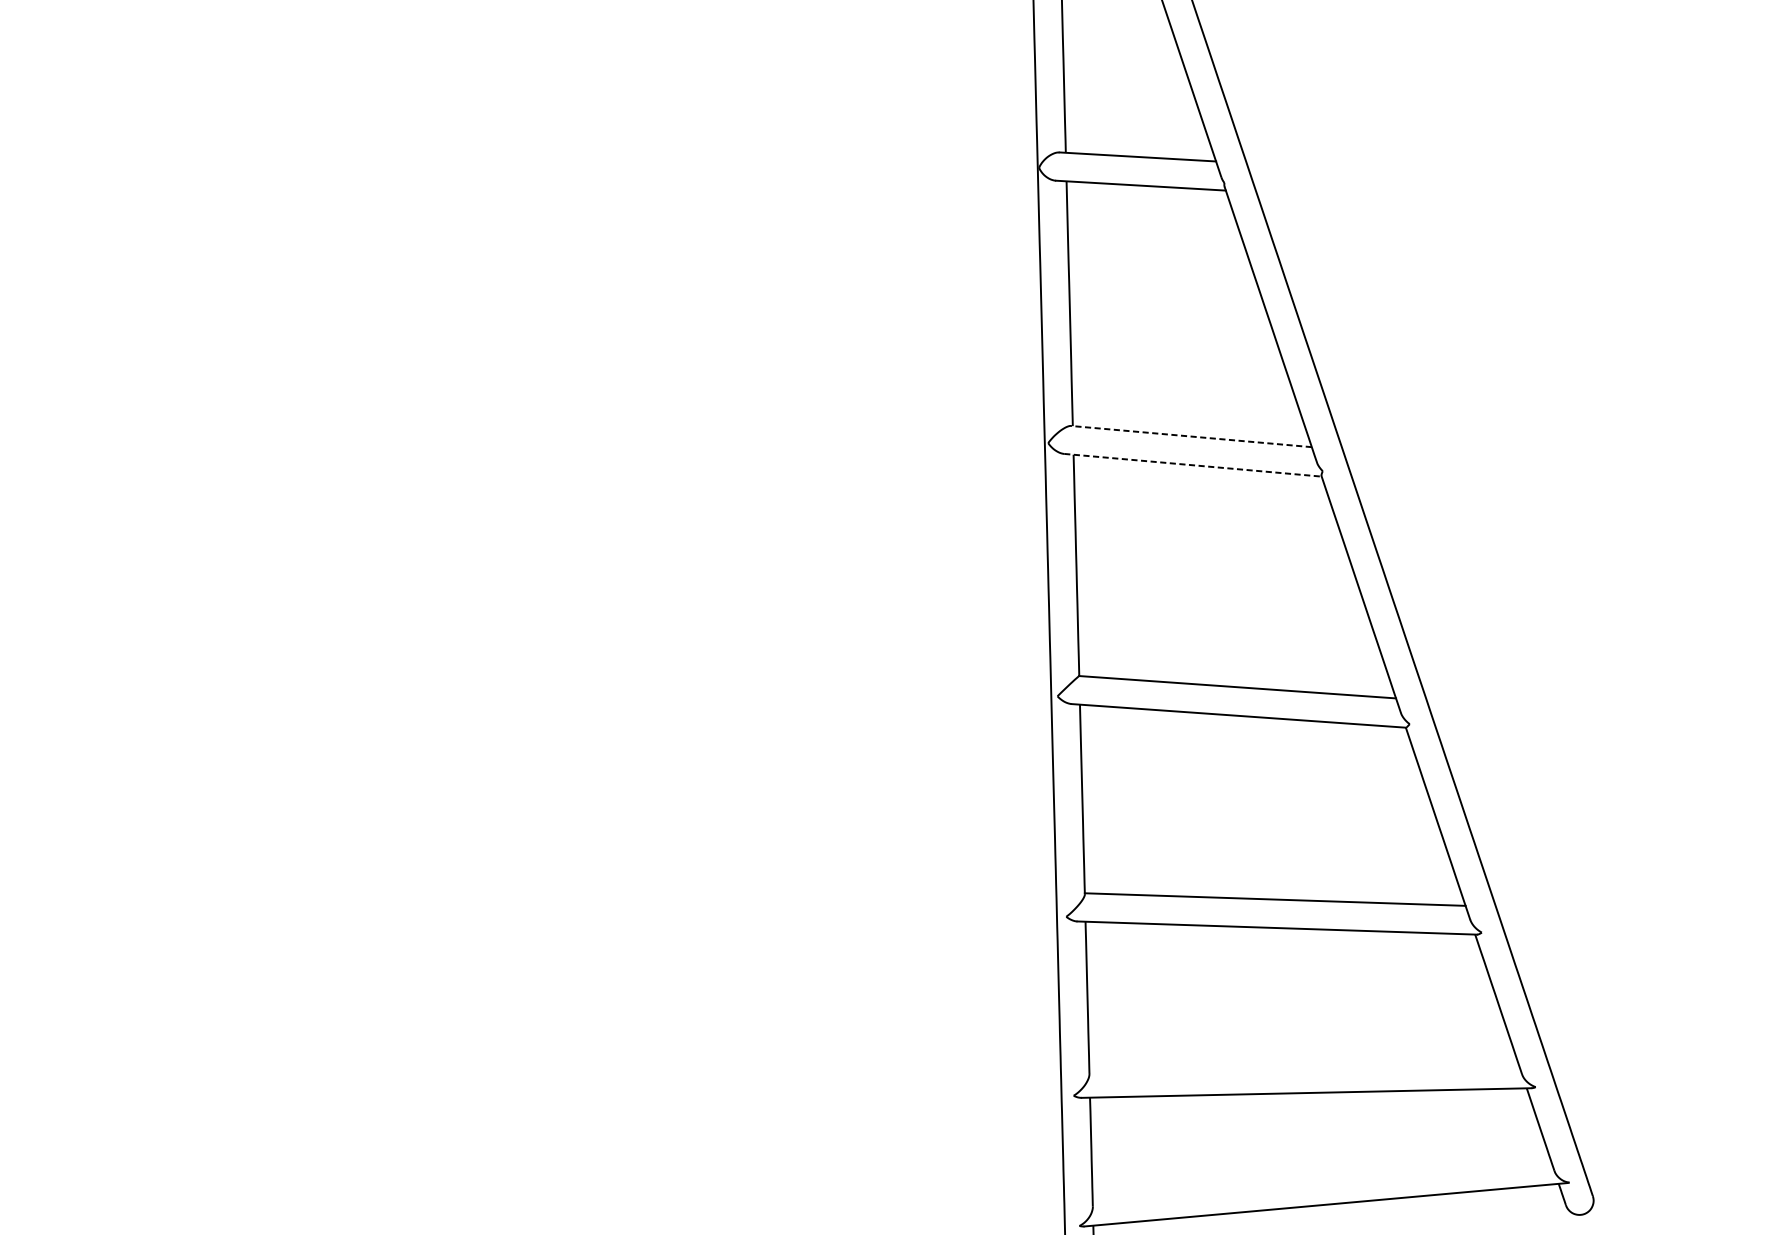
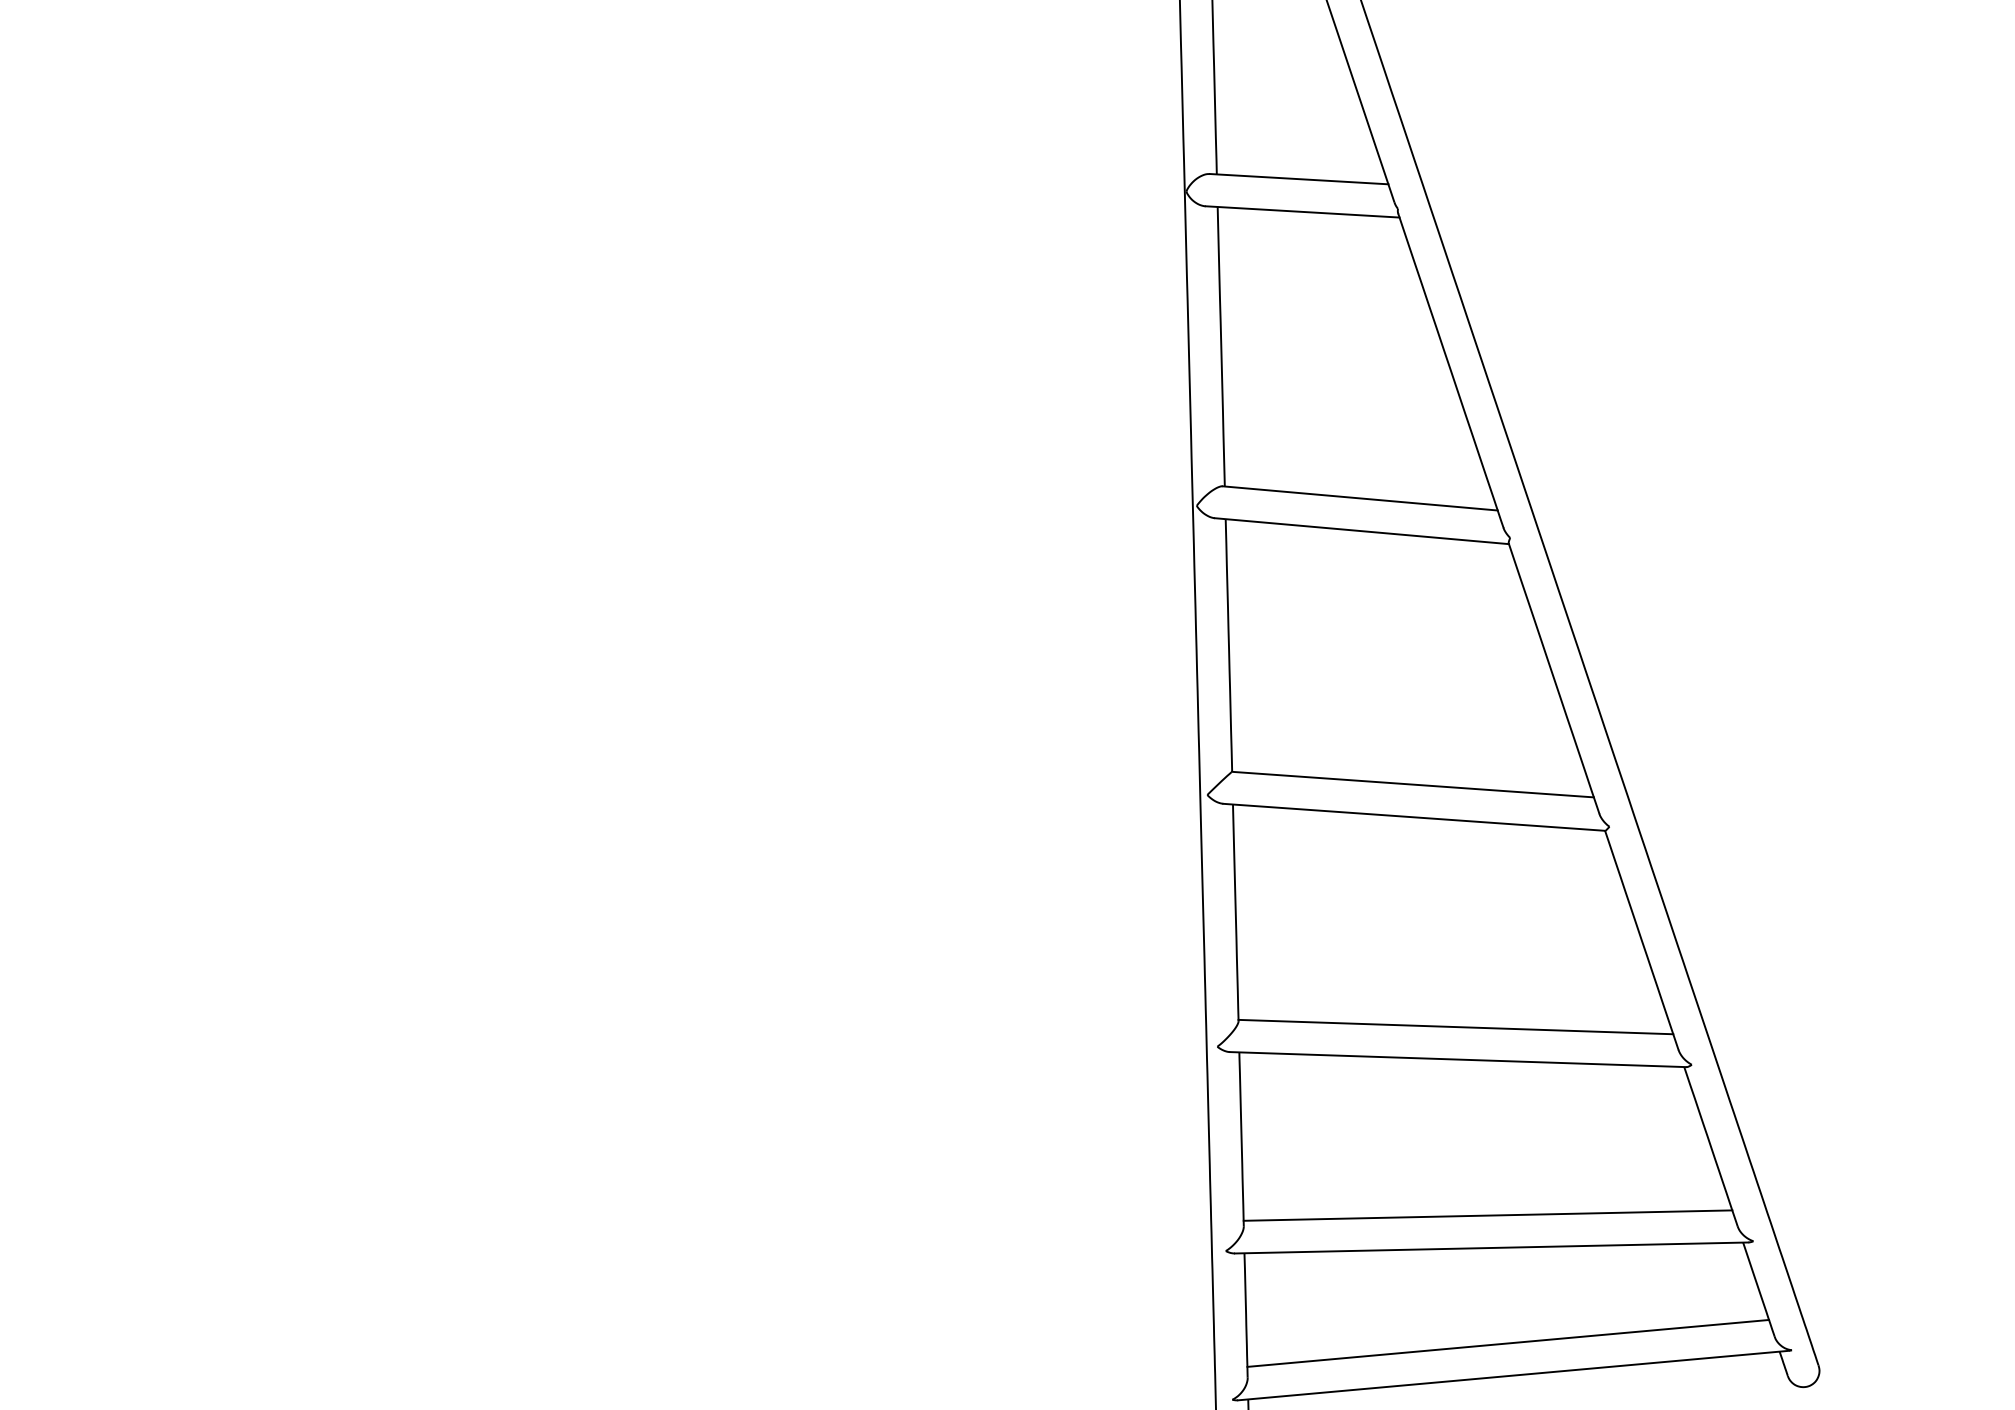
line: (1190, 436) -> (1359, 498), dashed -> solid
line: (1192, 465) -> (1361, 531), dashed -> solid
line: (1302, 1064) -> (1487, 1215), added
line: (1321, 1175) -> (1508, 1342), added

